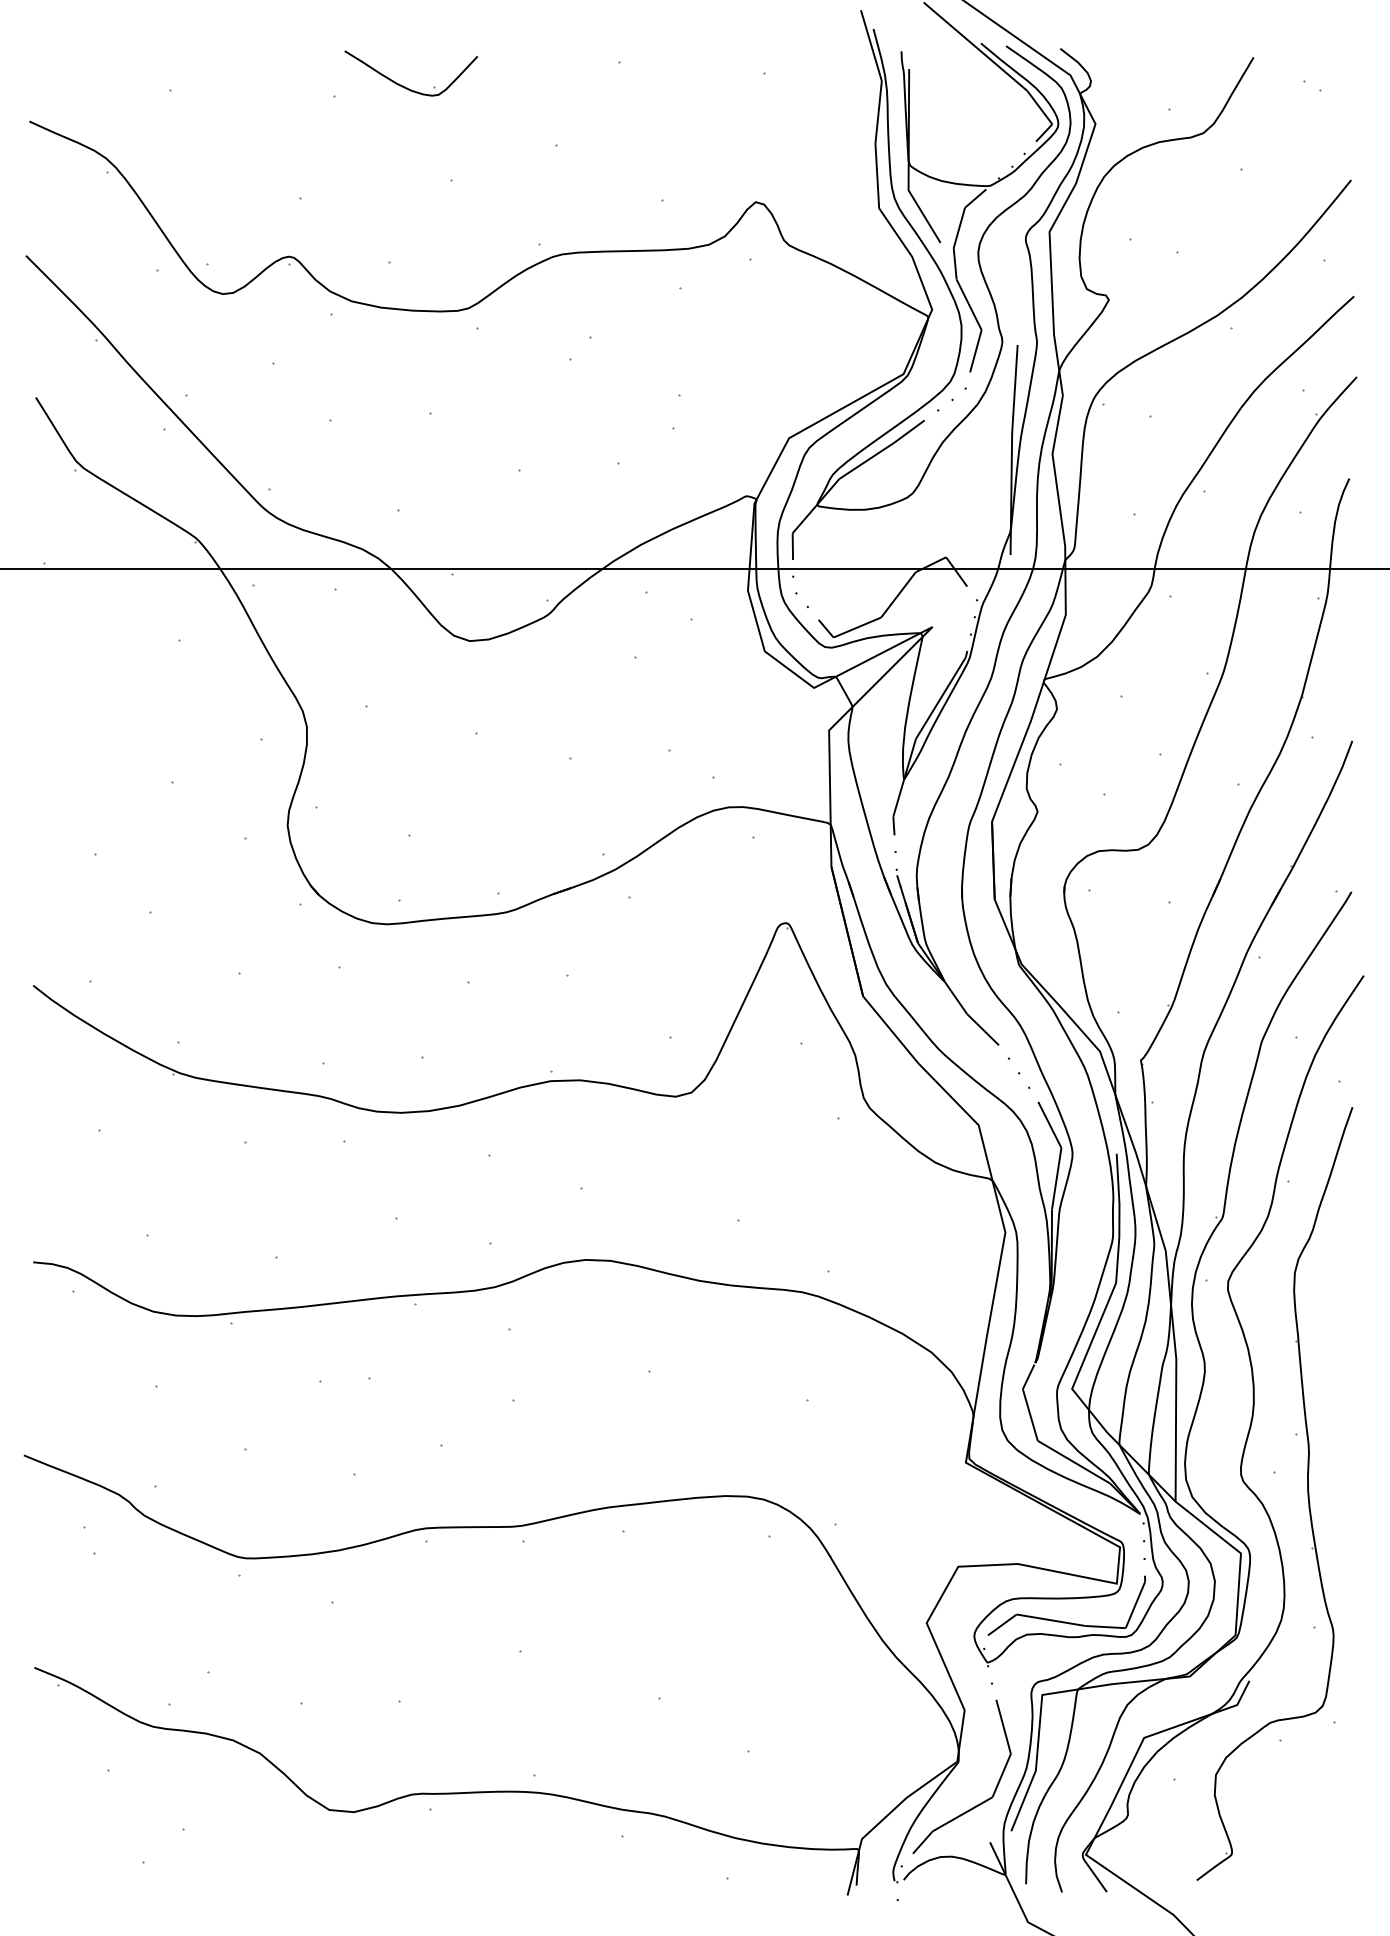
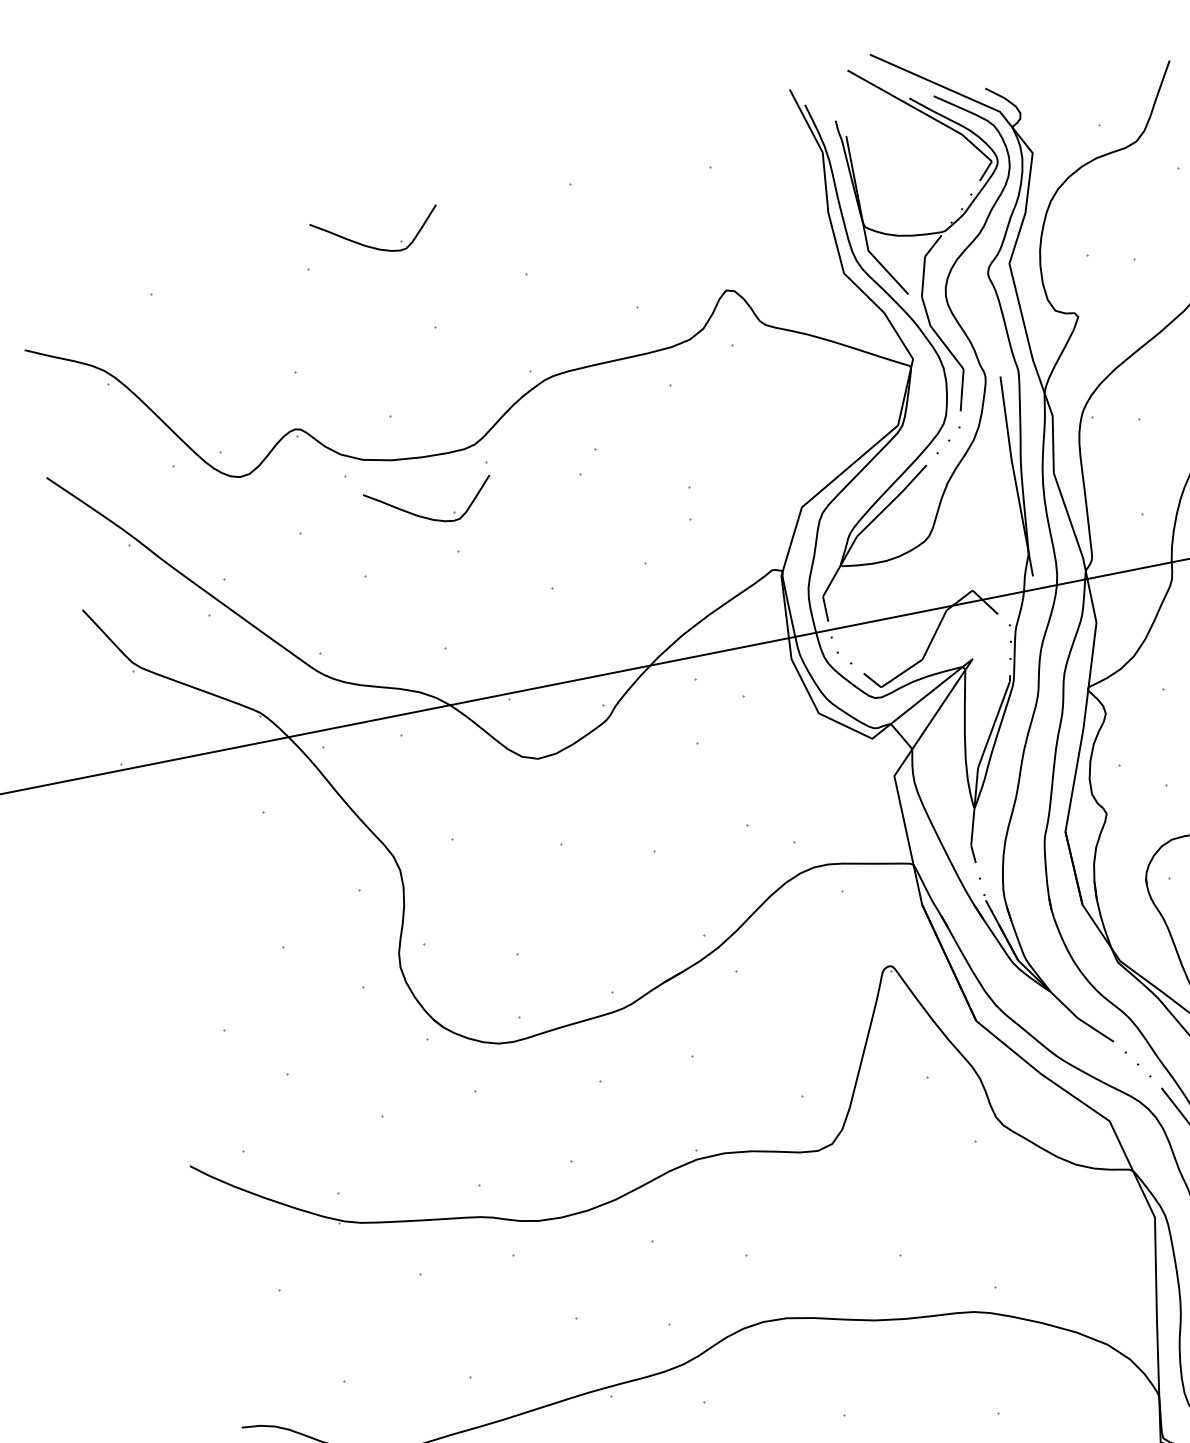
part: (403, 371) -> (425, 516), added

